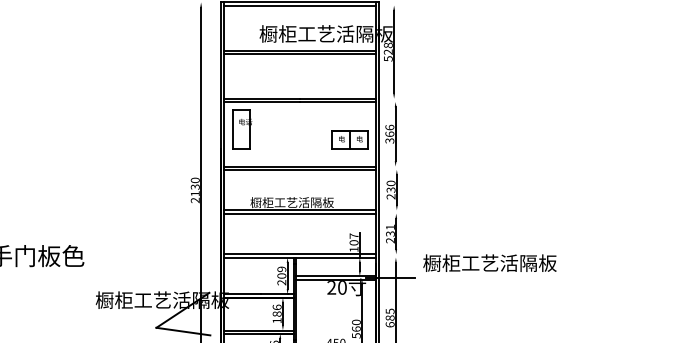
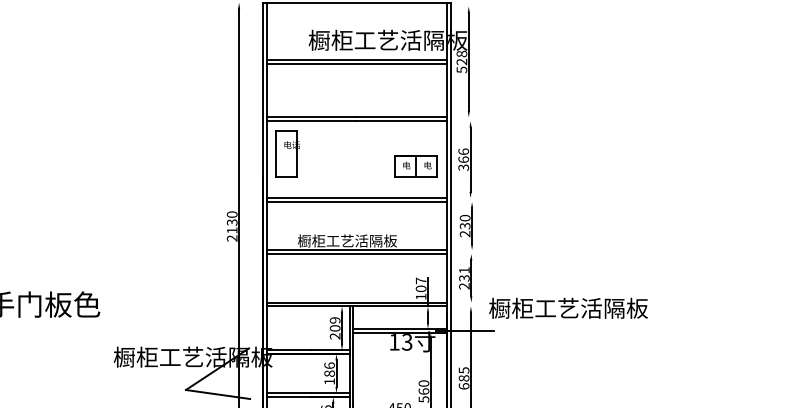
line: (299, 5) -> (356, 6), removed
text: (489, 262) -> (567, 307), moved
text: (336, 287) -> (400, 342), 20 -> 13

